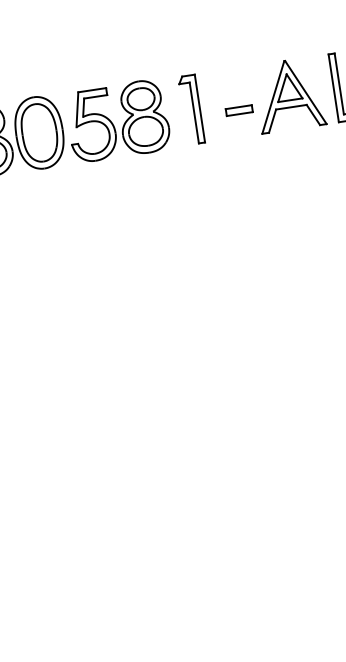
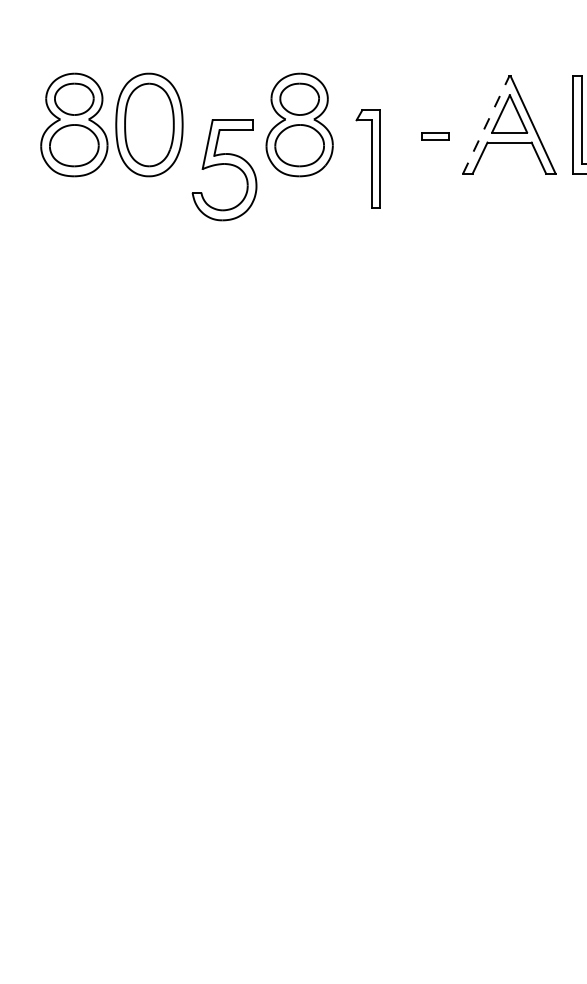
line: (273, 97) -> (486, 124), solid -> dashed
part: (190, 109) -> (367, 158), moved
part: (239, 110) -> (435, 135), size x0.7
part: (91, 125) -> (224, 170), moved

